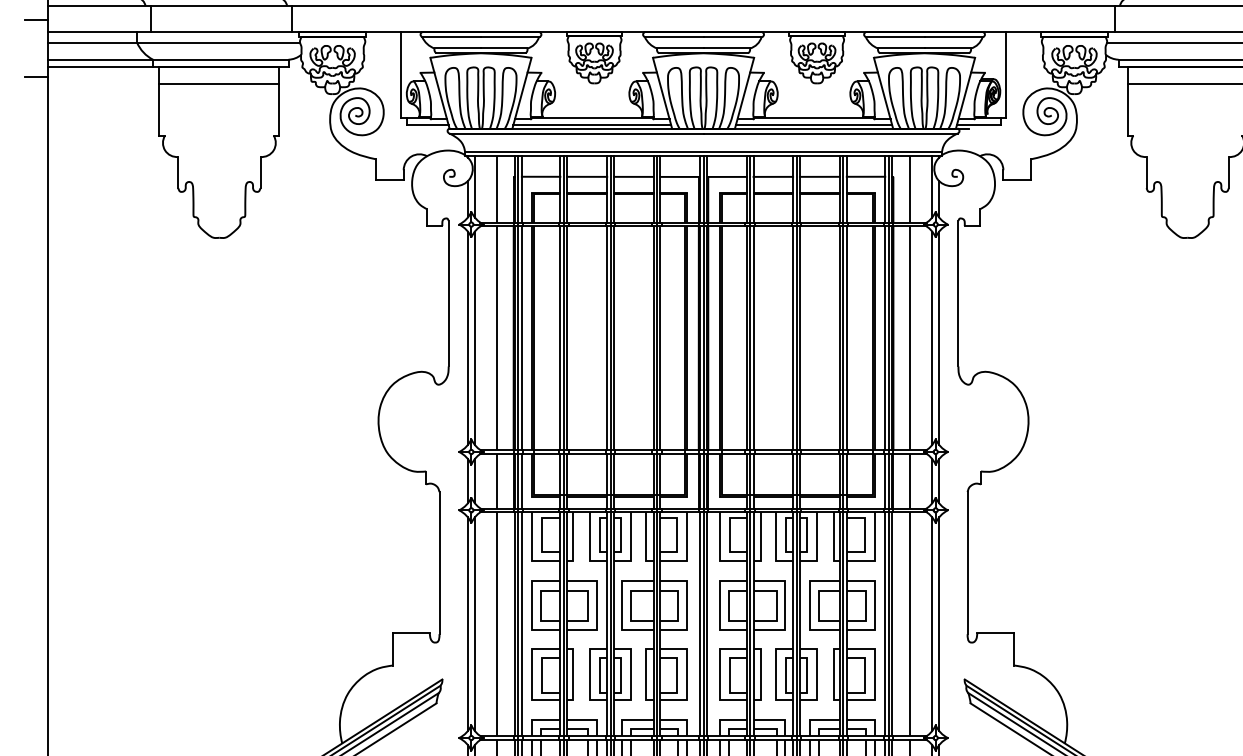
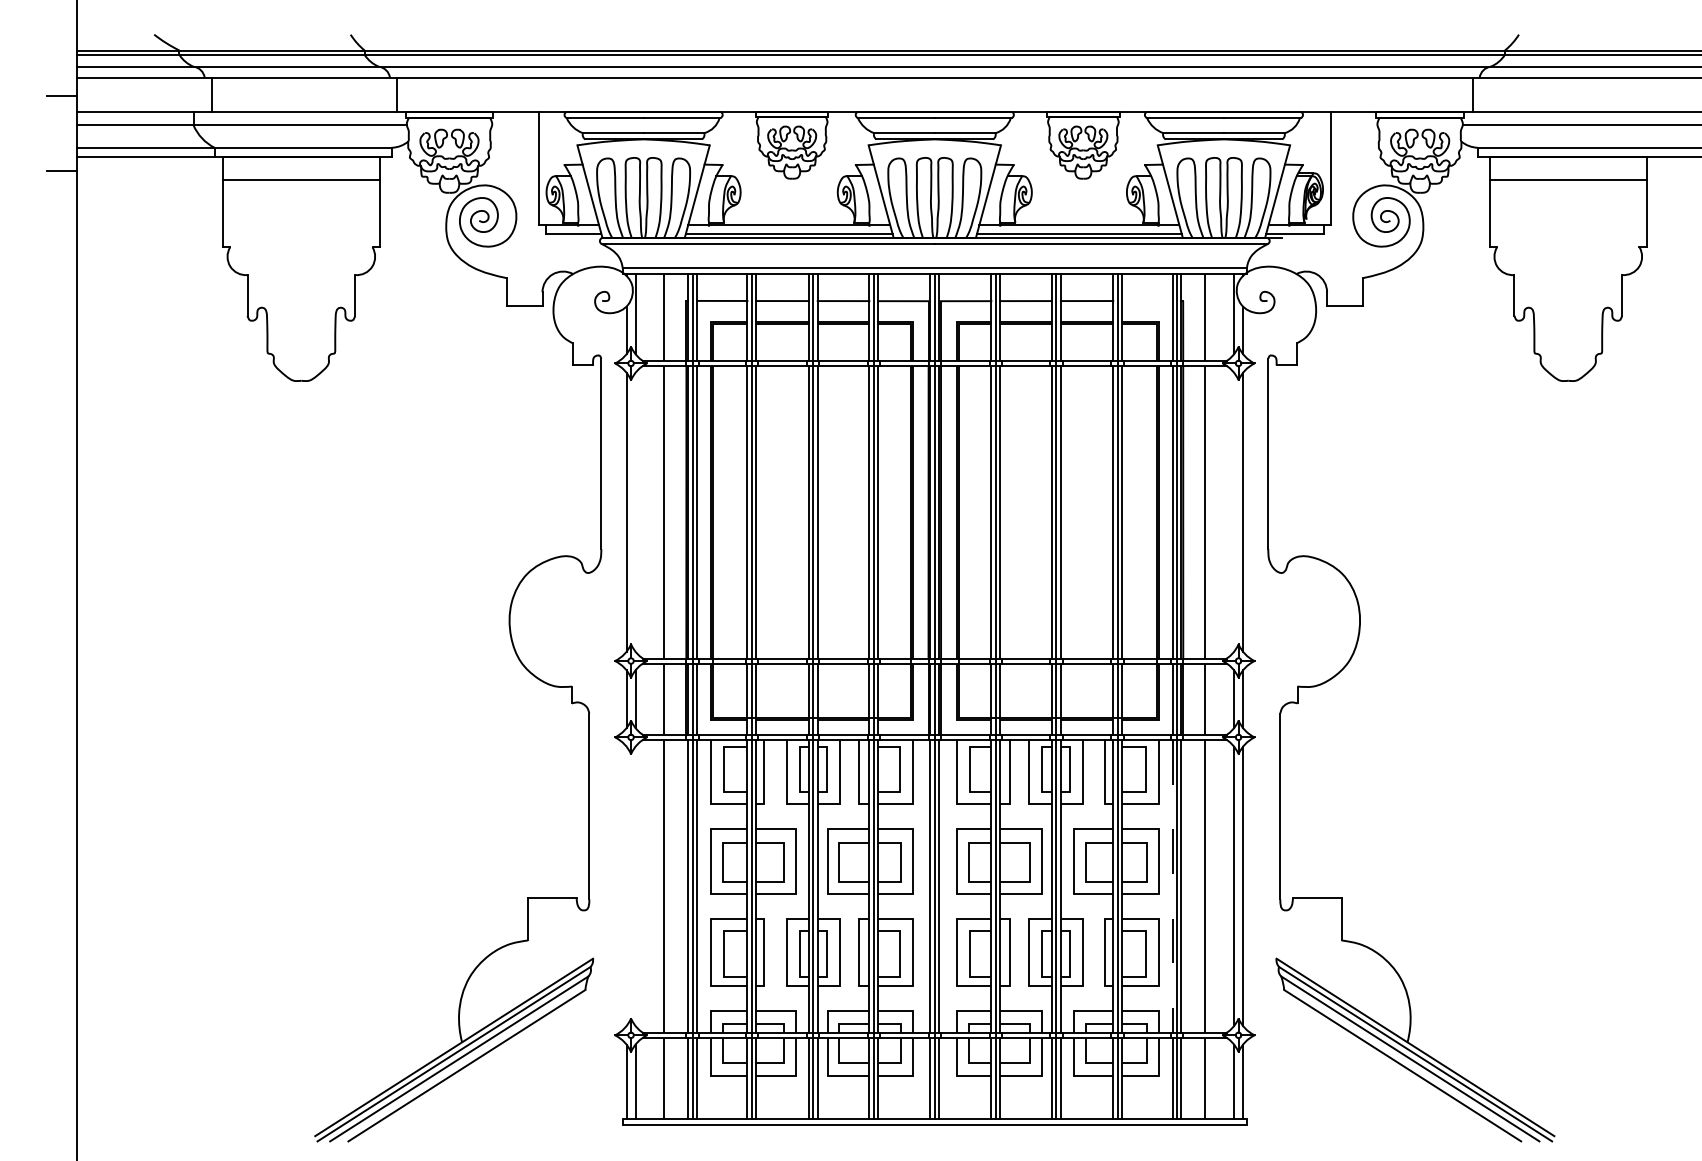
line: (866, 176) -> (1147, 300), removed
line: (474, 337) -> (635, 511), removed
line: (932, 337) -> (1234, 511), removed
line: (467, 624) -> (626, 886), removed
line: (474, 624) -> (635, 886), removed
line: (885, 624) -> (1172, 886), solid -> dashed

